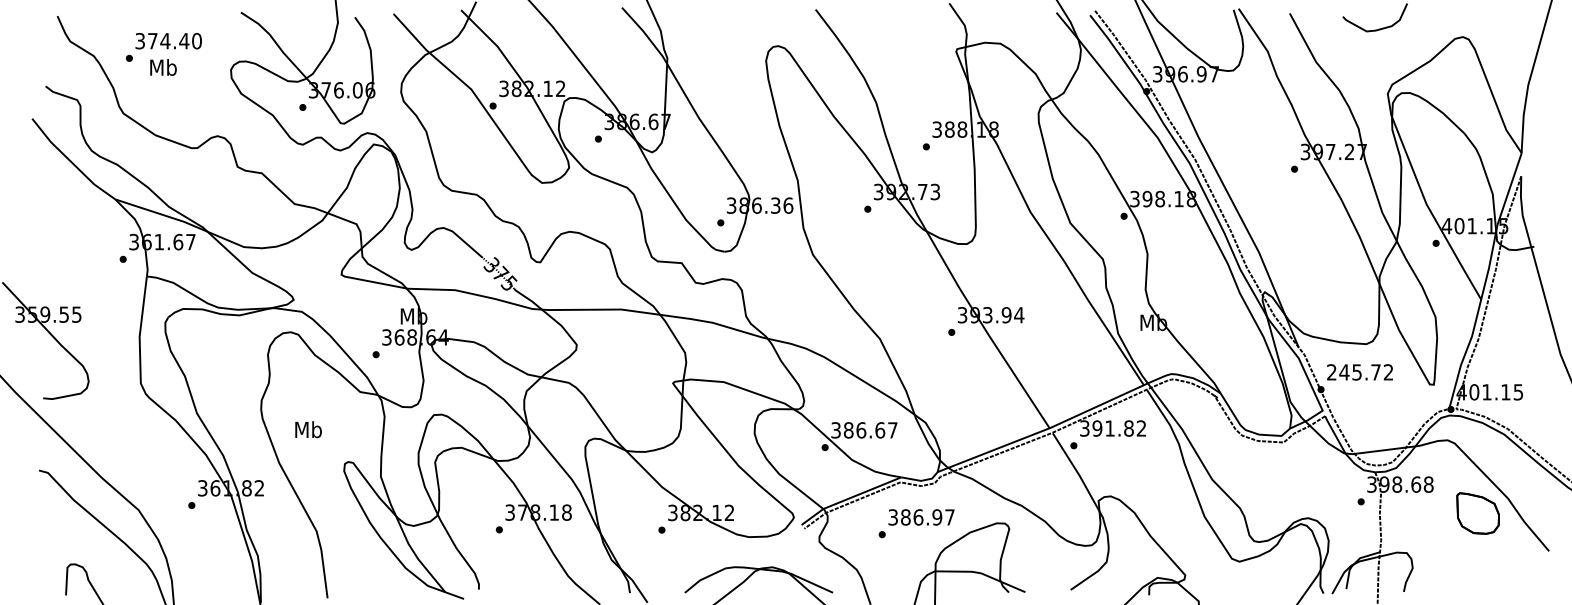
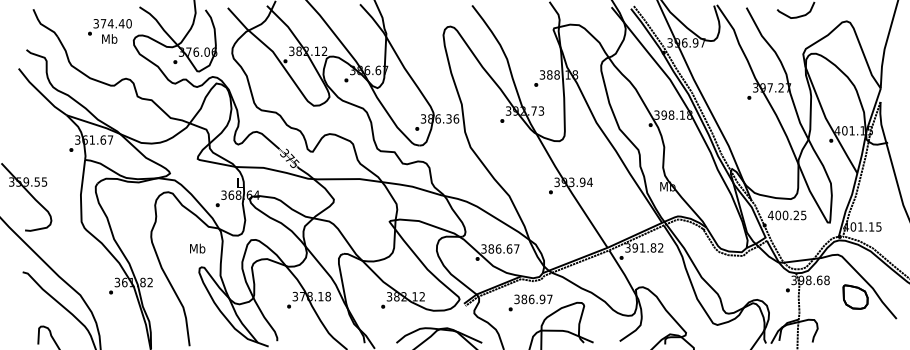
text: (163, 54) -> (109, 31), moved
text: (413, 315) -> (239, 182), Mb -> L
text: (1360, 372) -> (787, 215), 245.72 -> 400.25
text: (308, 429) -> (197, 248), moved

